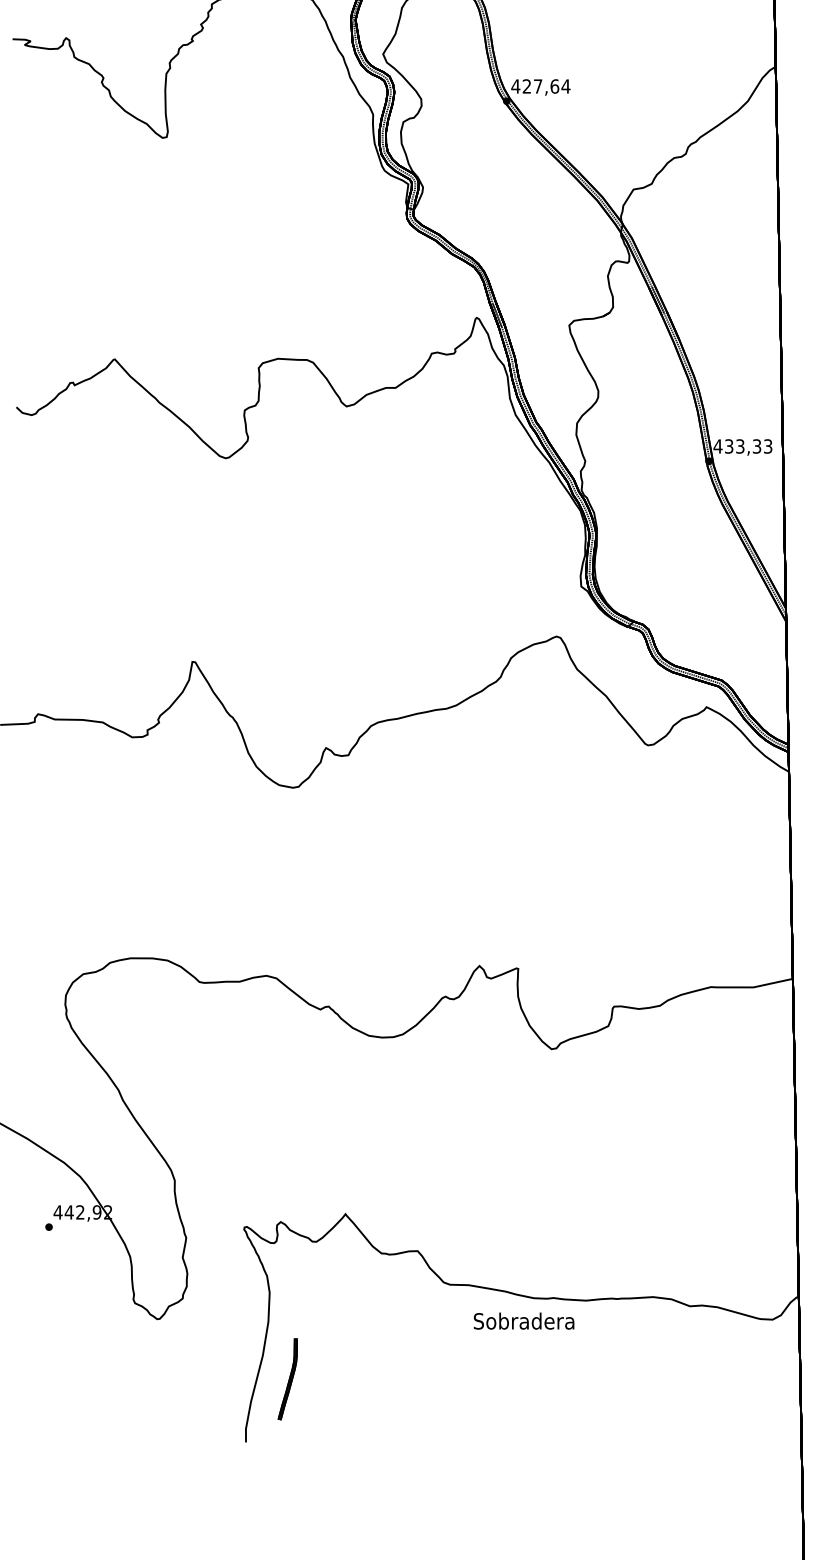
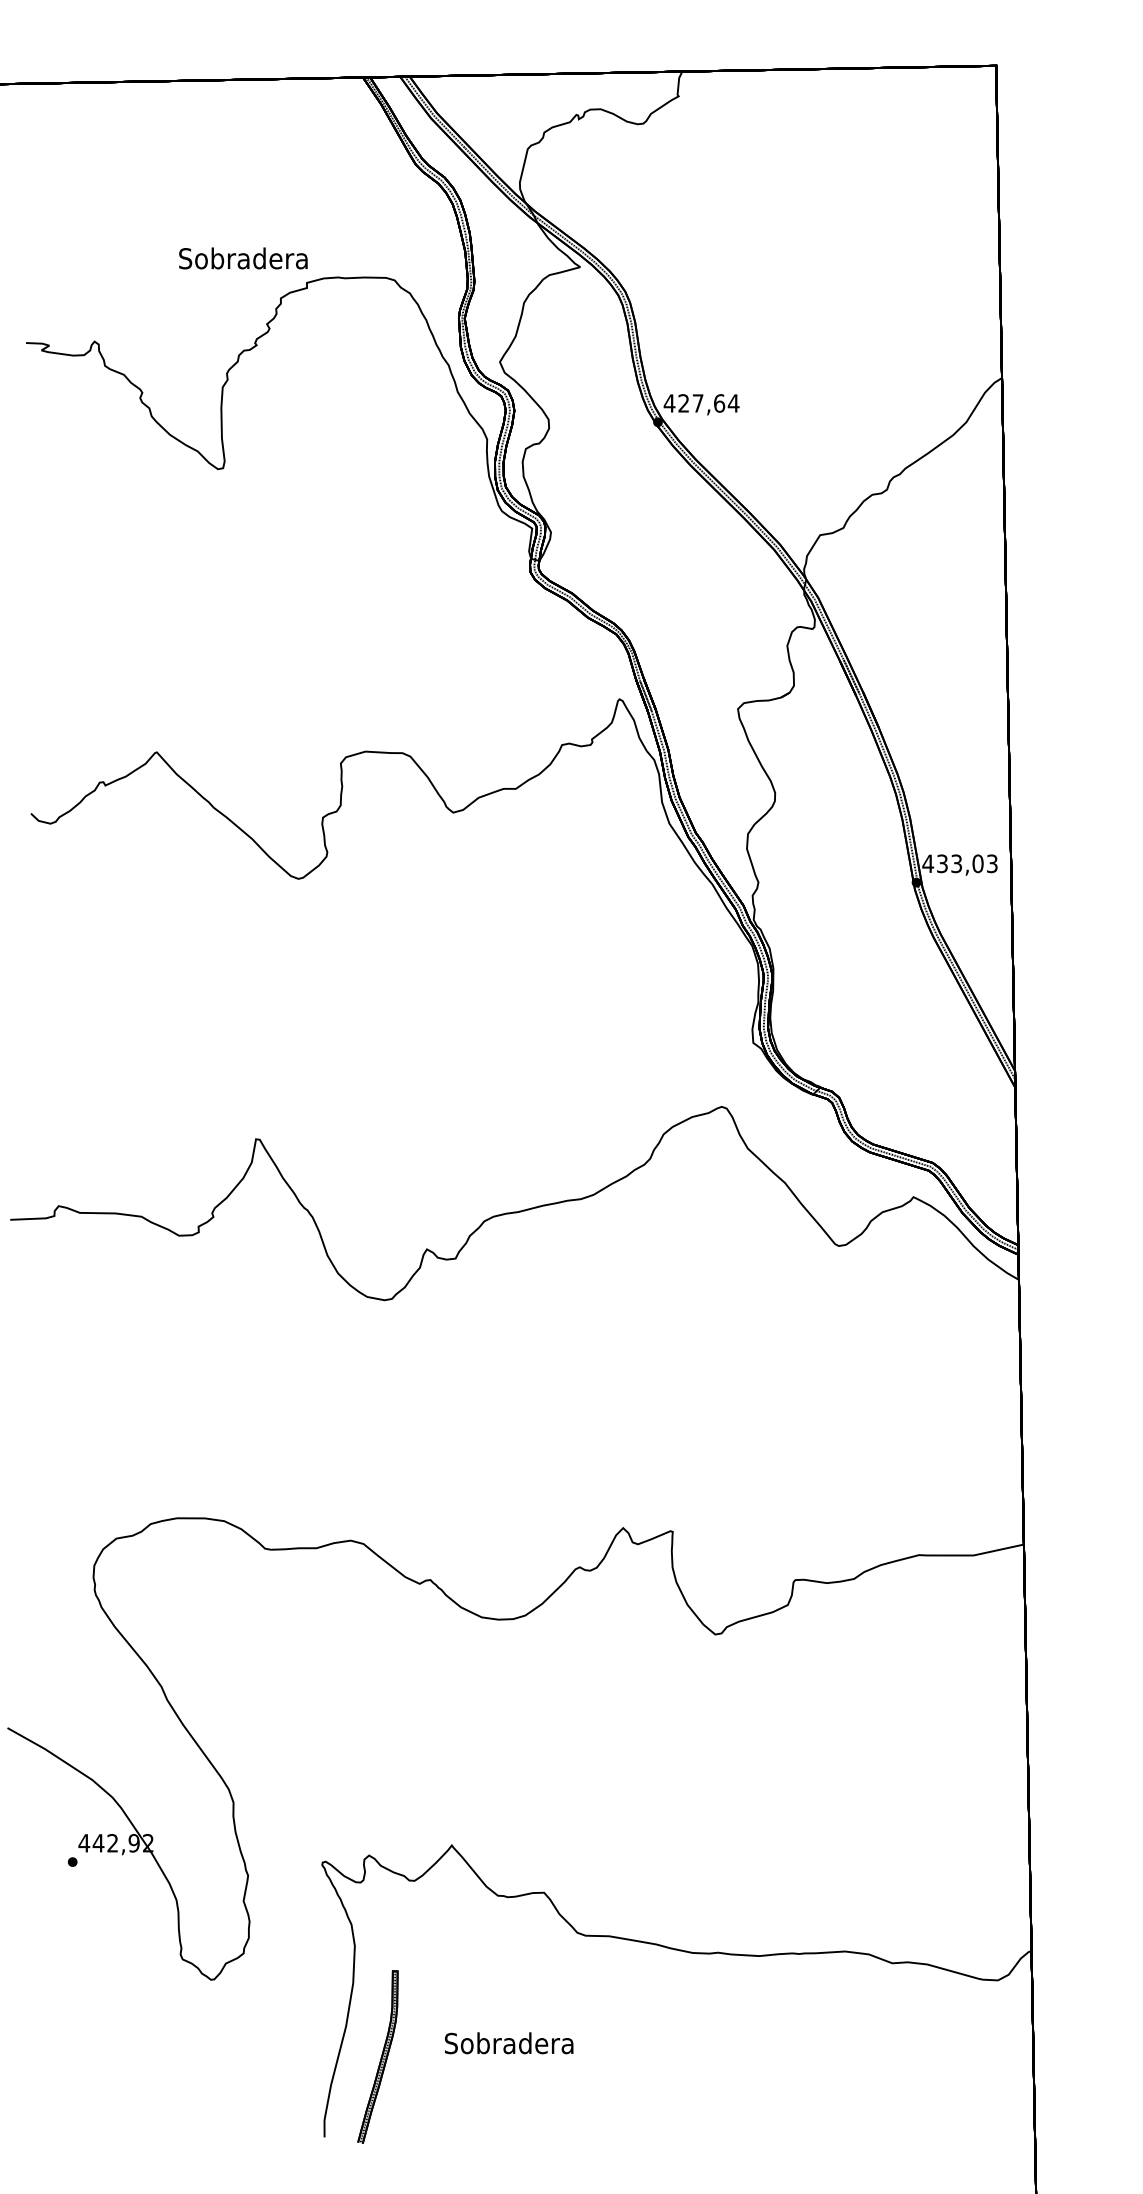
text: (756, 446) -> (977, 863), 433,33 -> 433,03
text: (524, 1321) -> (509, 2043), moved
part: (287, 1379) -> (377, 2056), size x1.67

